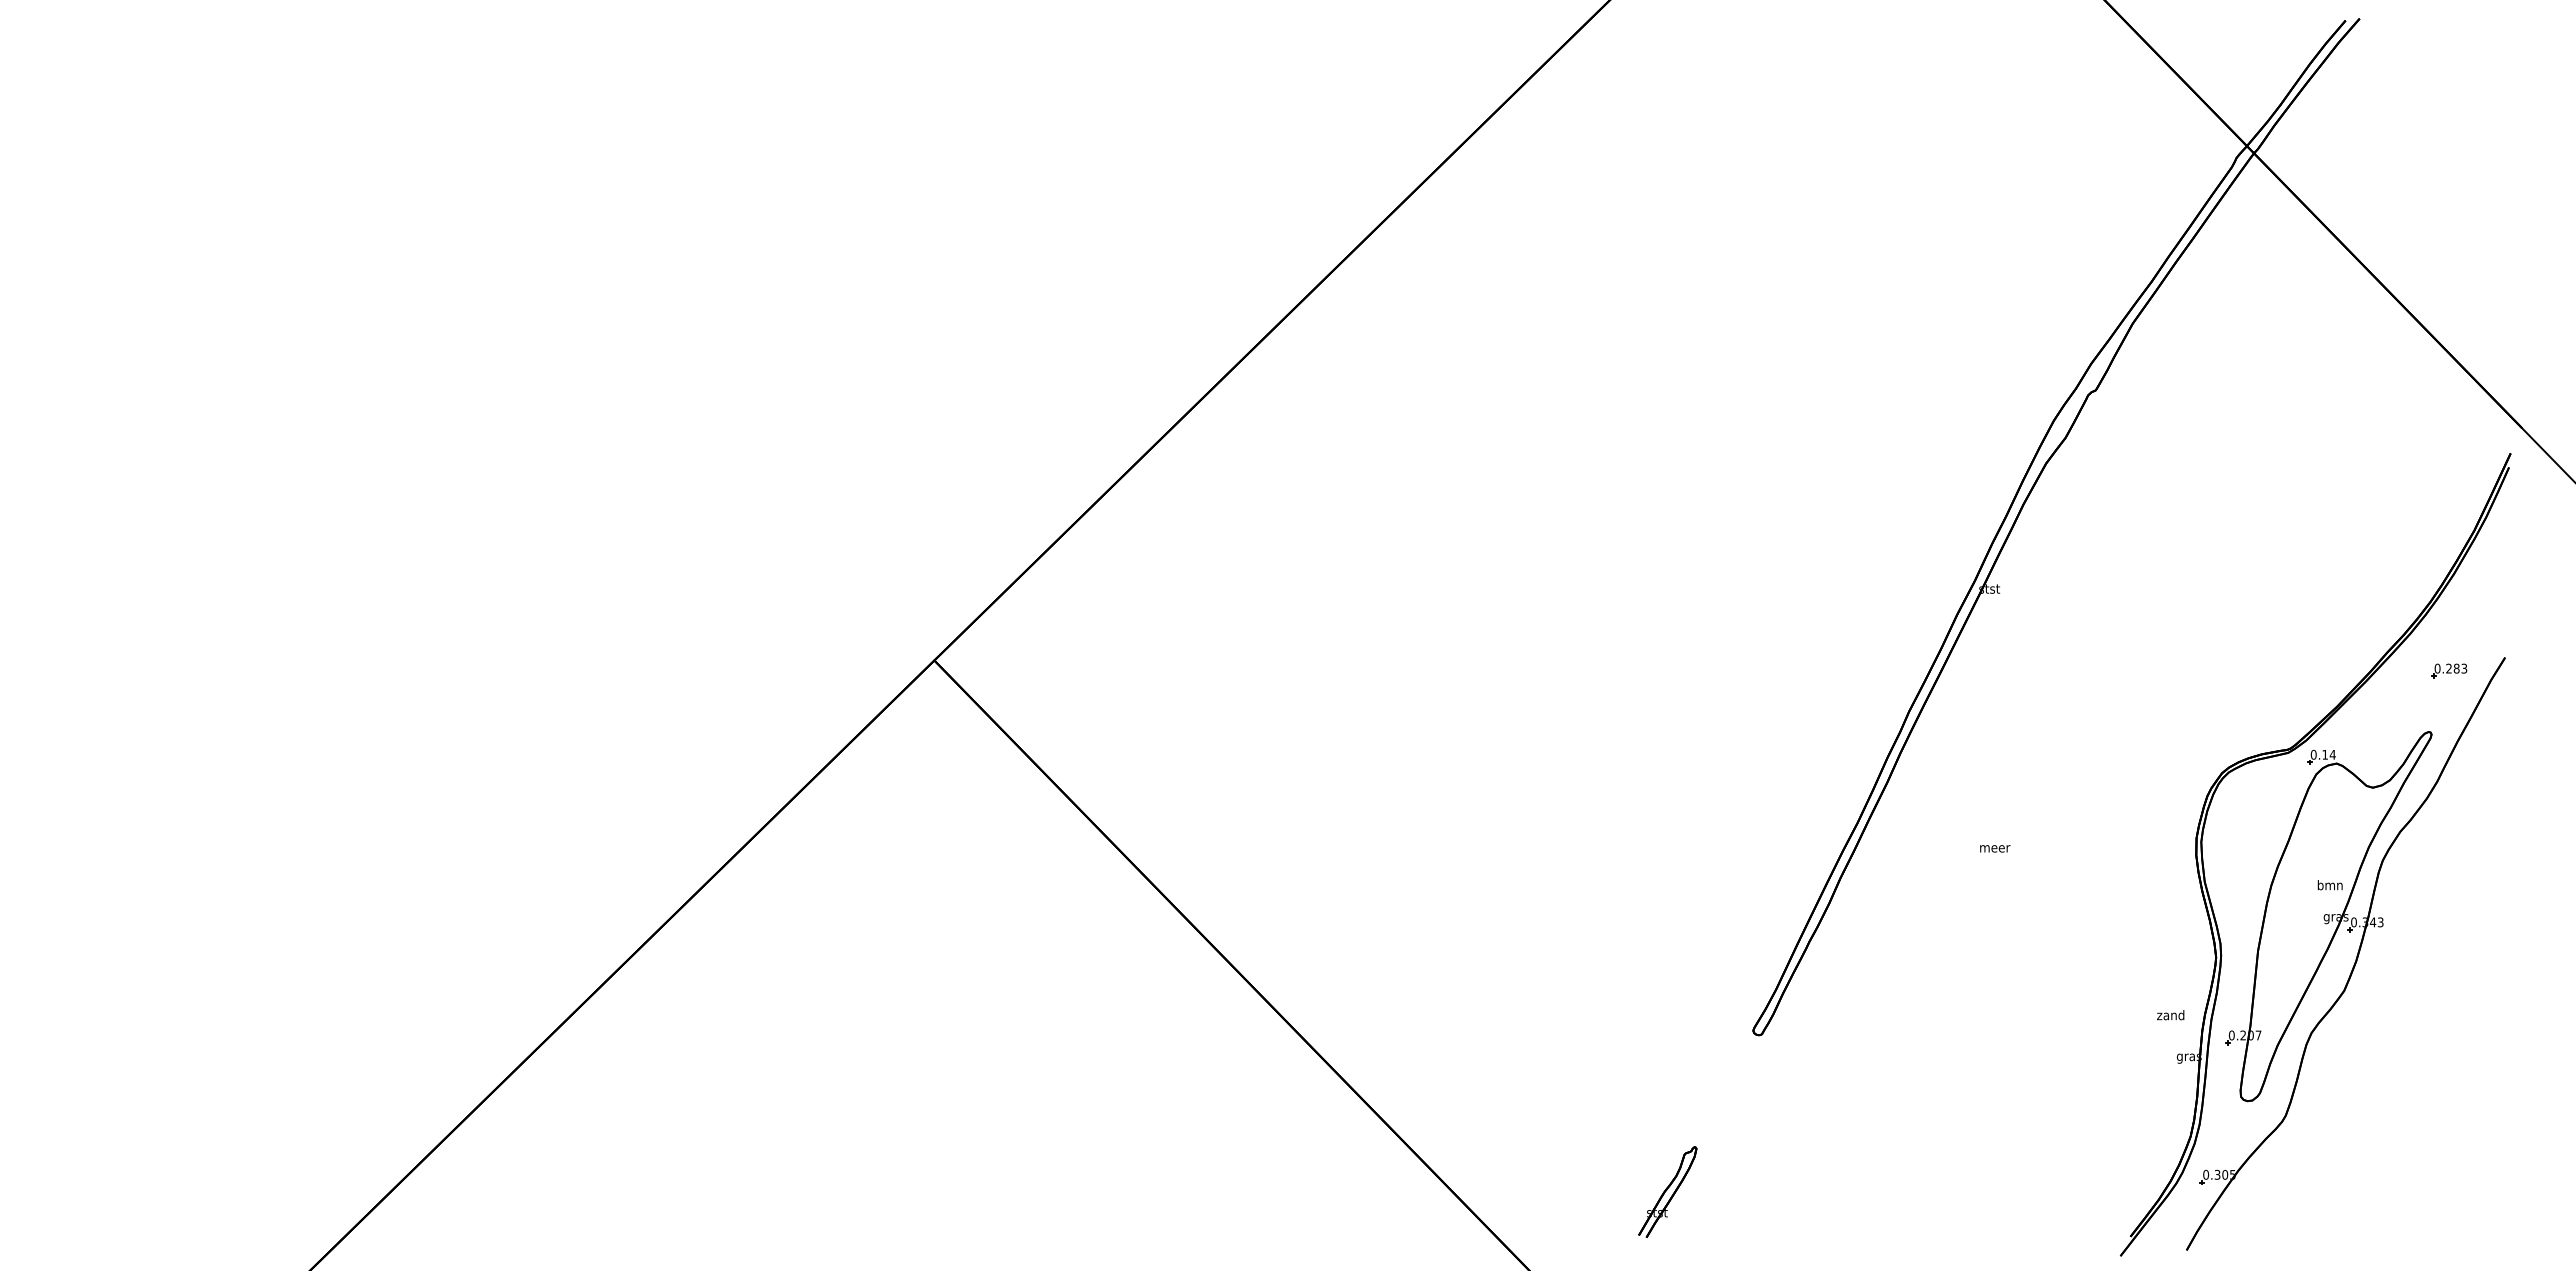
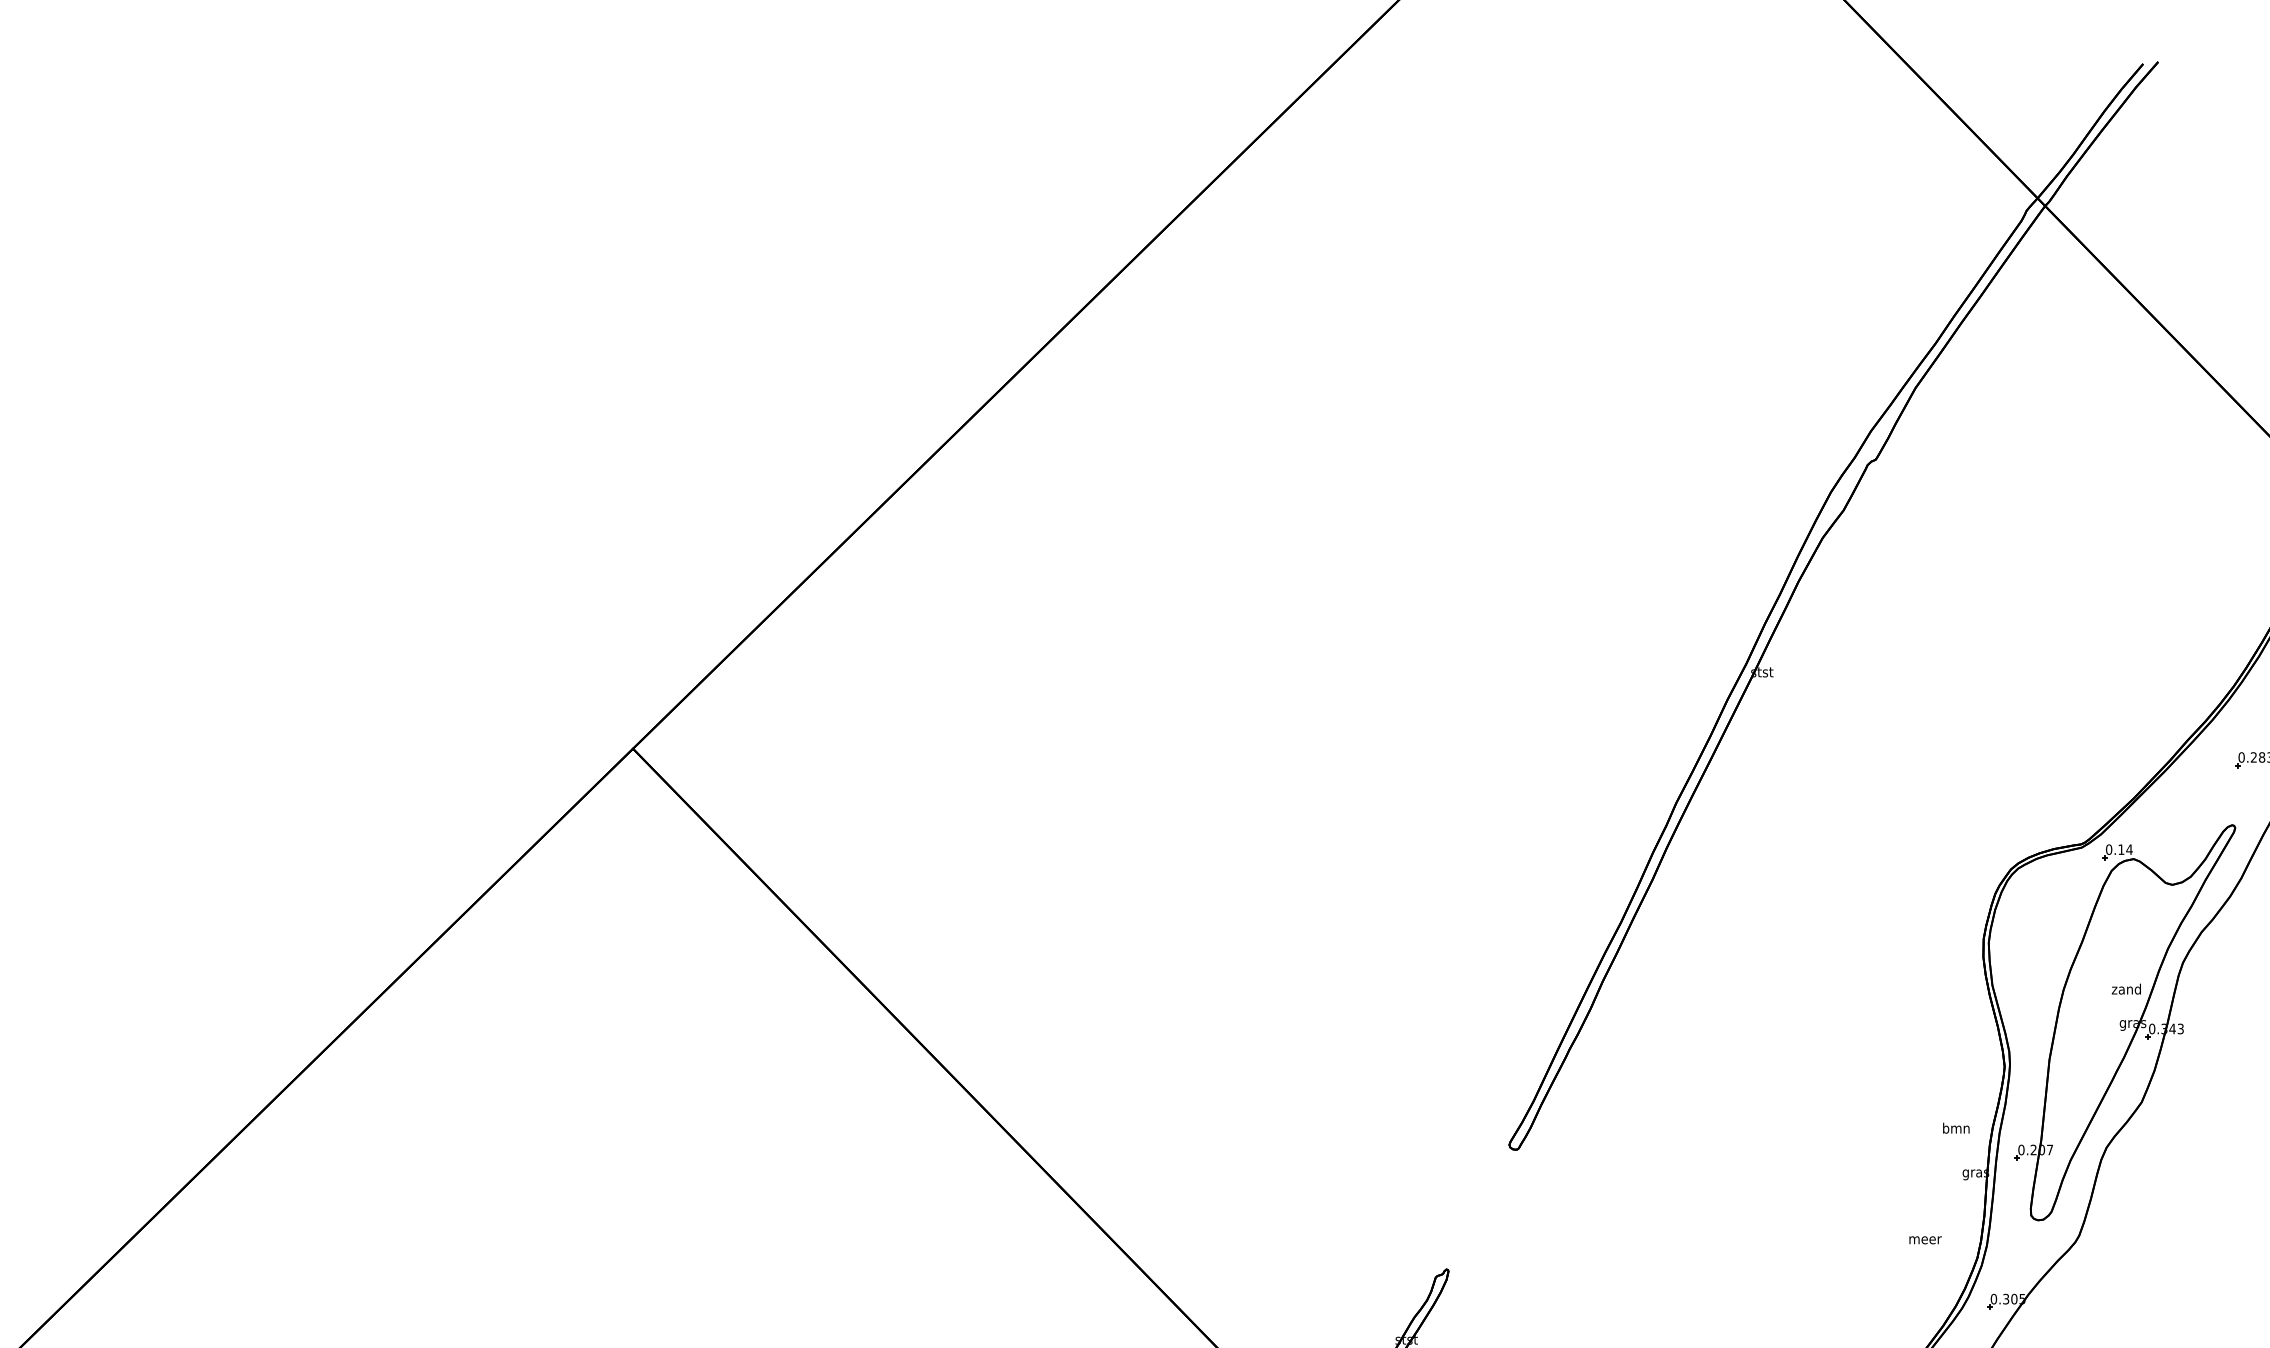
text: (1995, 848) -> (1925, 1239), moved
text: (2329, 885) -> (2125, 989), bmn -> zand
text: (2170, 1015) -> (1955, 1128), zand -> bmn

